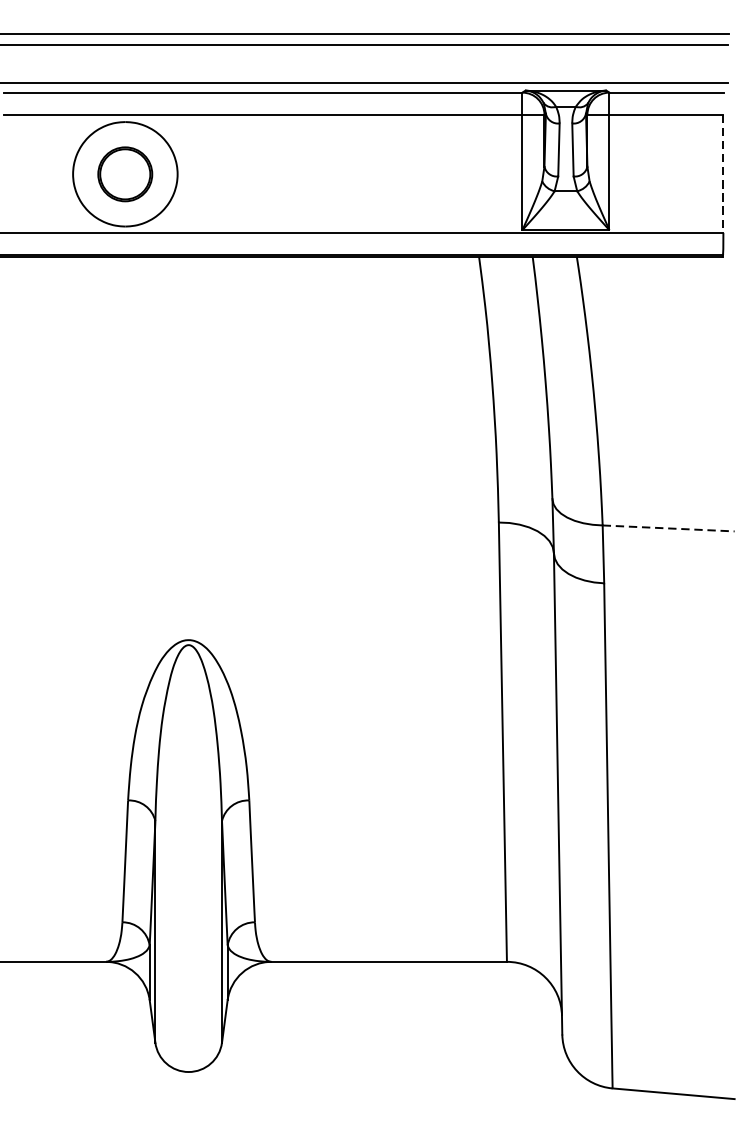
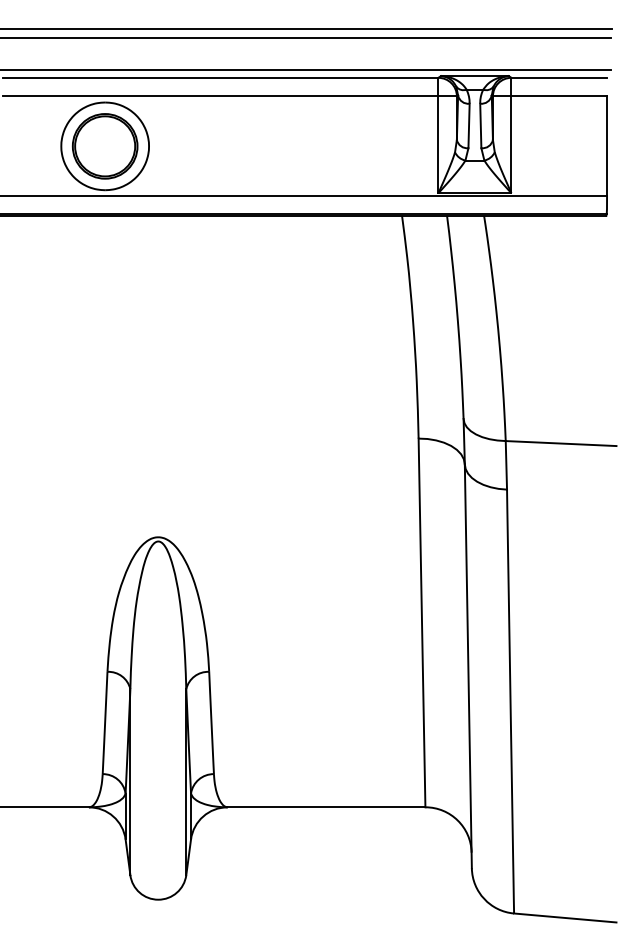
line: (723, 173) -> (607, 145), dashed -> solid
part: (124, 174) -> (104, 146), size x1.43
line: (669, 528) -> (561, 443), dashed -> solid

